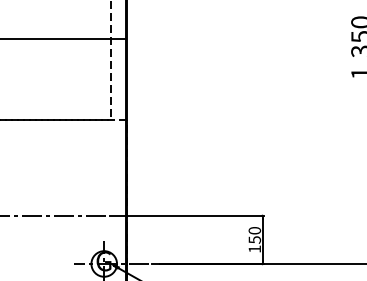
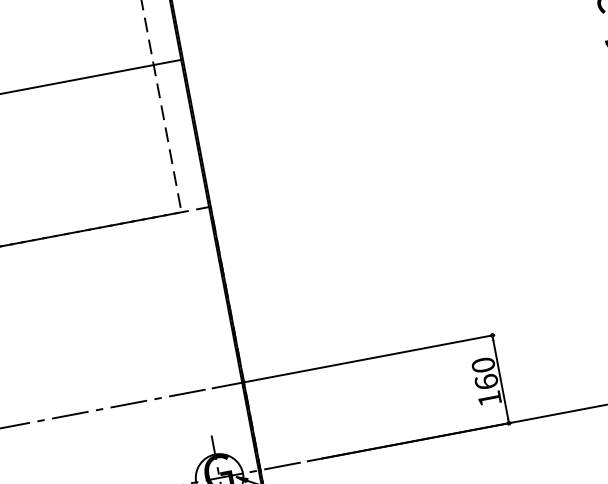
text: (254, 239) -> (485, 381), 150 -> 160

